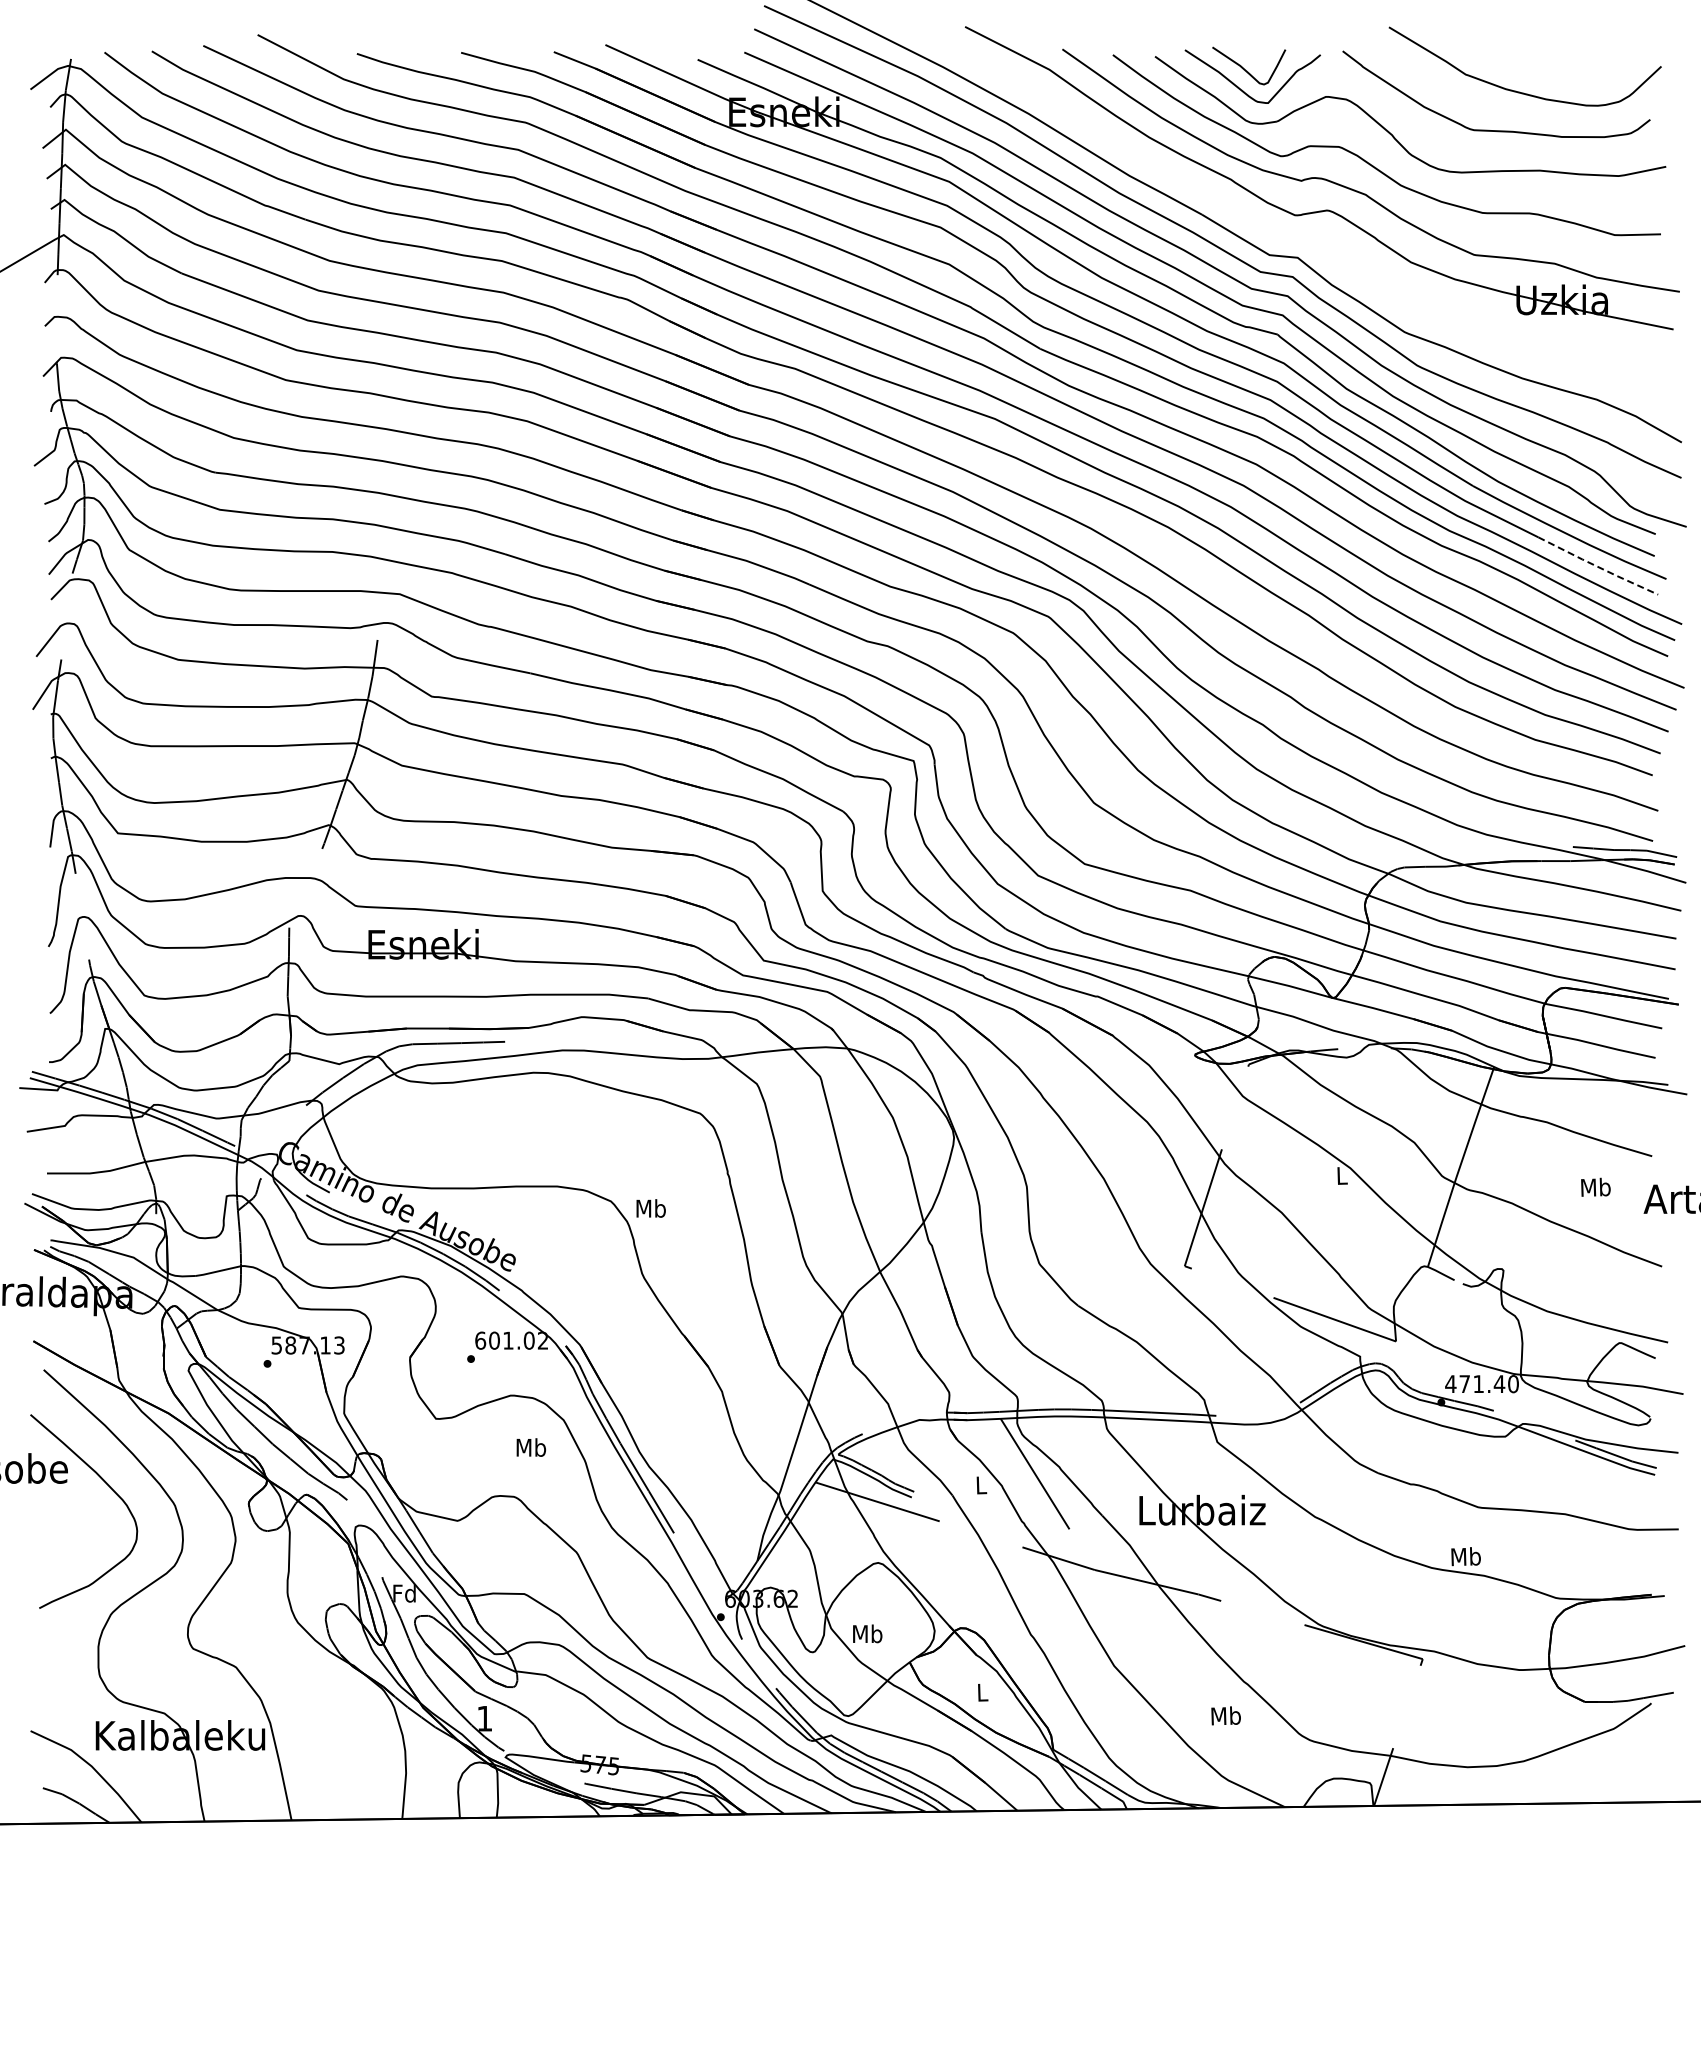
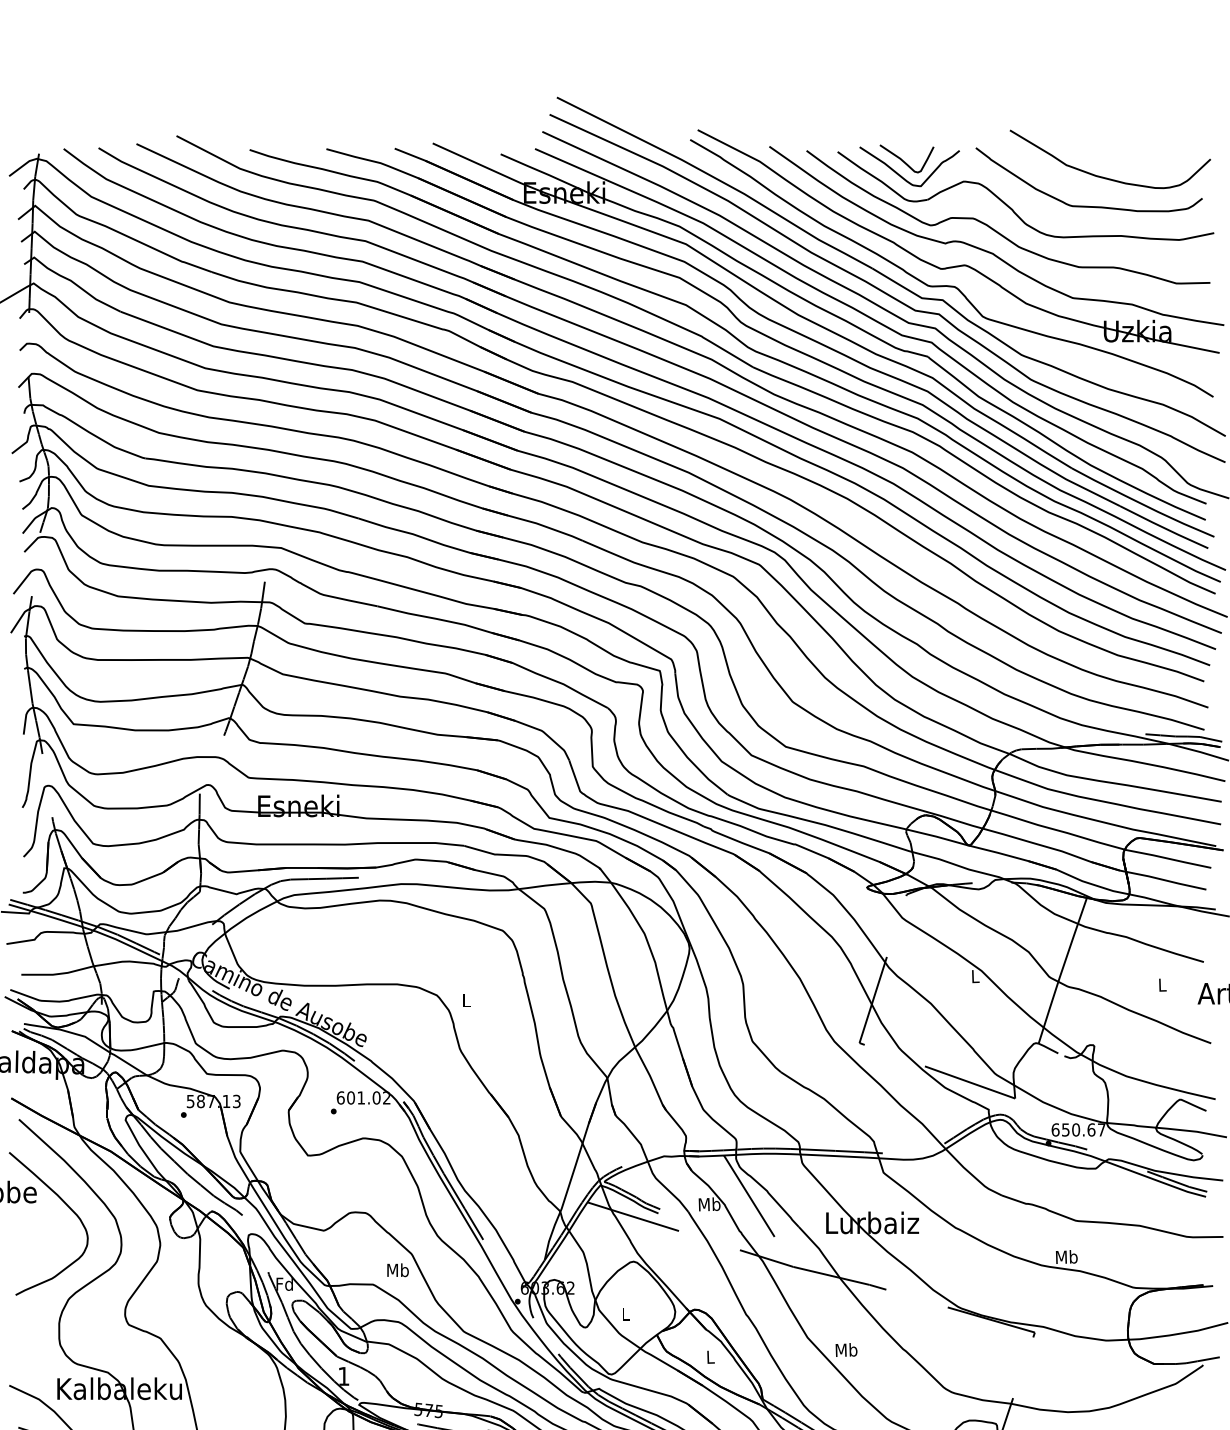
curve: (1304, 237) -> (947, 285), added
line: (1597, 566) -> (1163, 527), dashed -> solid
text: (1595, 1186) -> (1162, 984), Mb -> L
text: (650, 1208) -> (465, 1000), Mb -> L
text: (1481, 1384) -> (1078, 1130), 471.40 -> 650.67
text: (530, 1447) -> (397, 1270), moved
text: (981, 1484) -> (709, 1203), L -> Mb
text: (867, 1633) -> (625, 1313), Mb -> L
text: (1225, 1715) -> (846, 1349), moved

